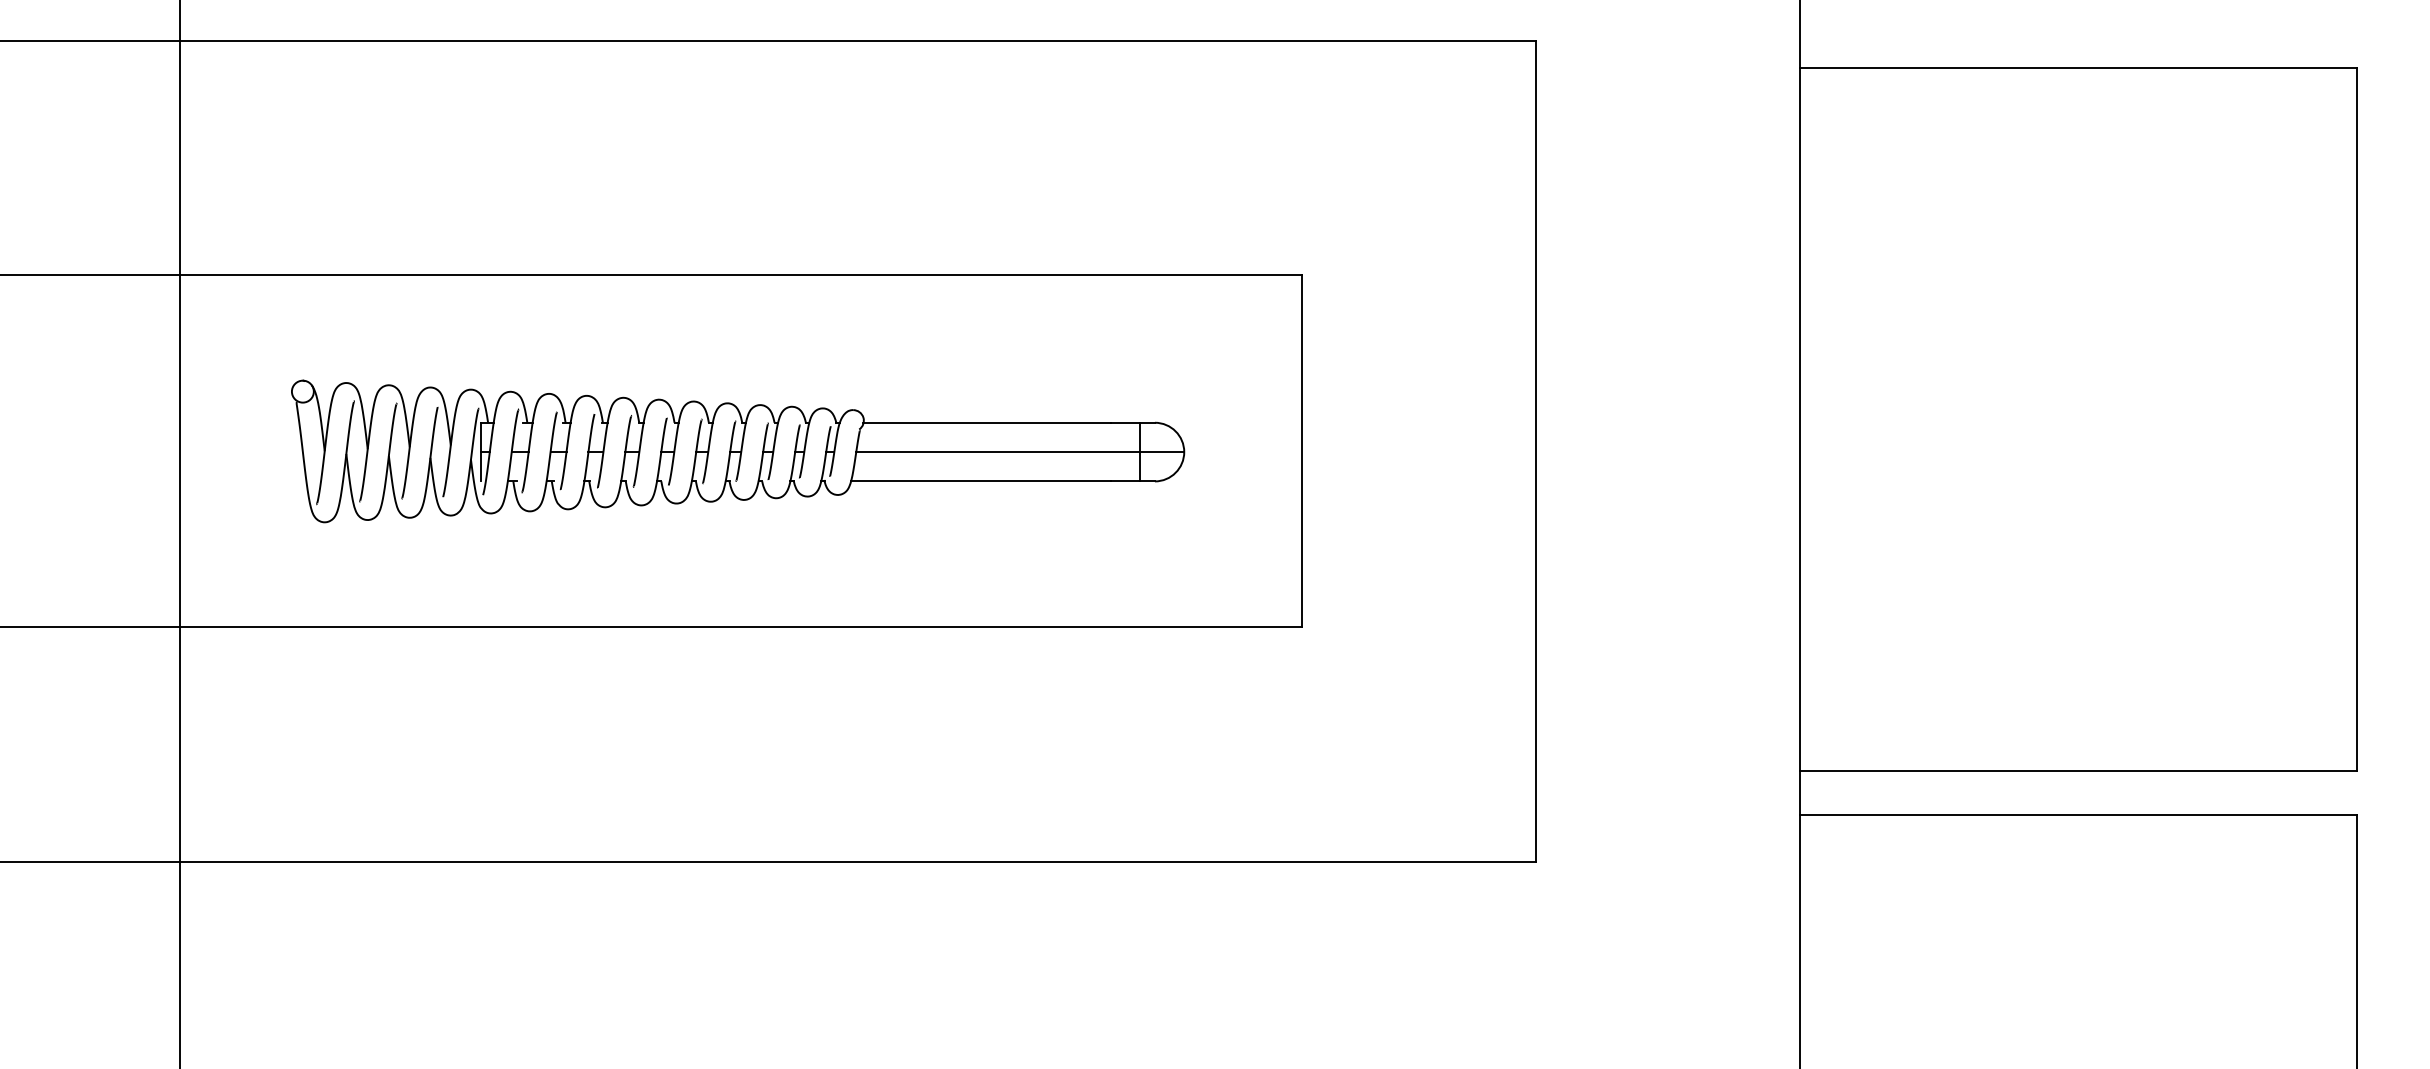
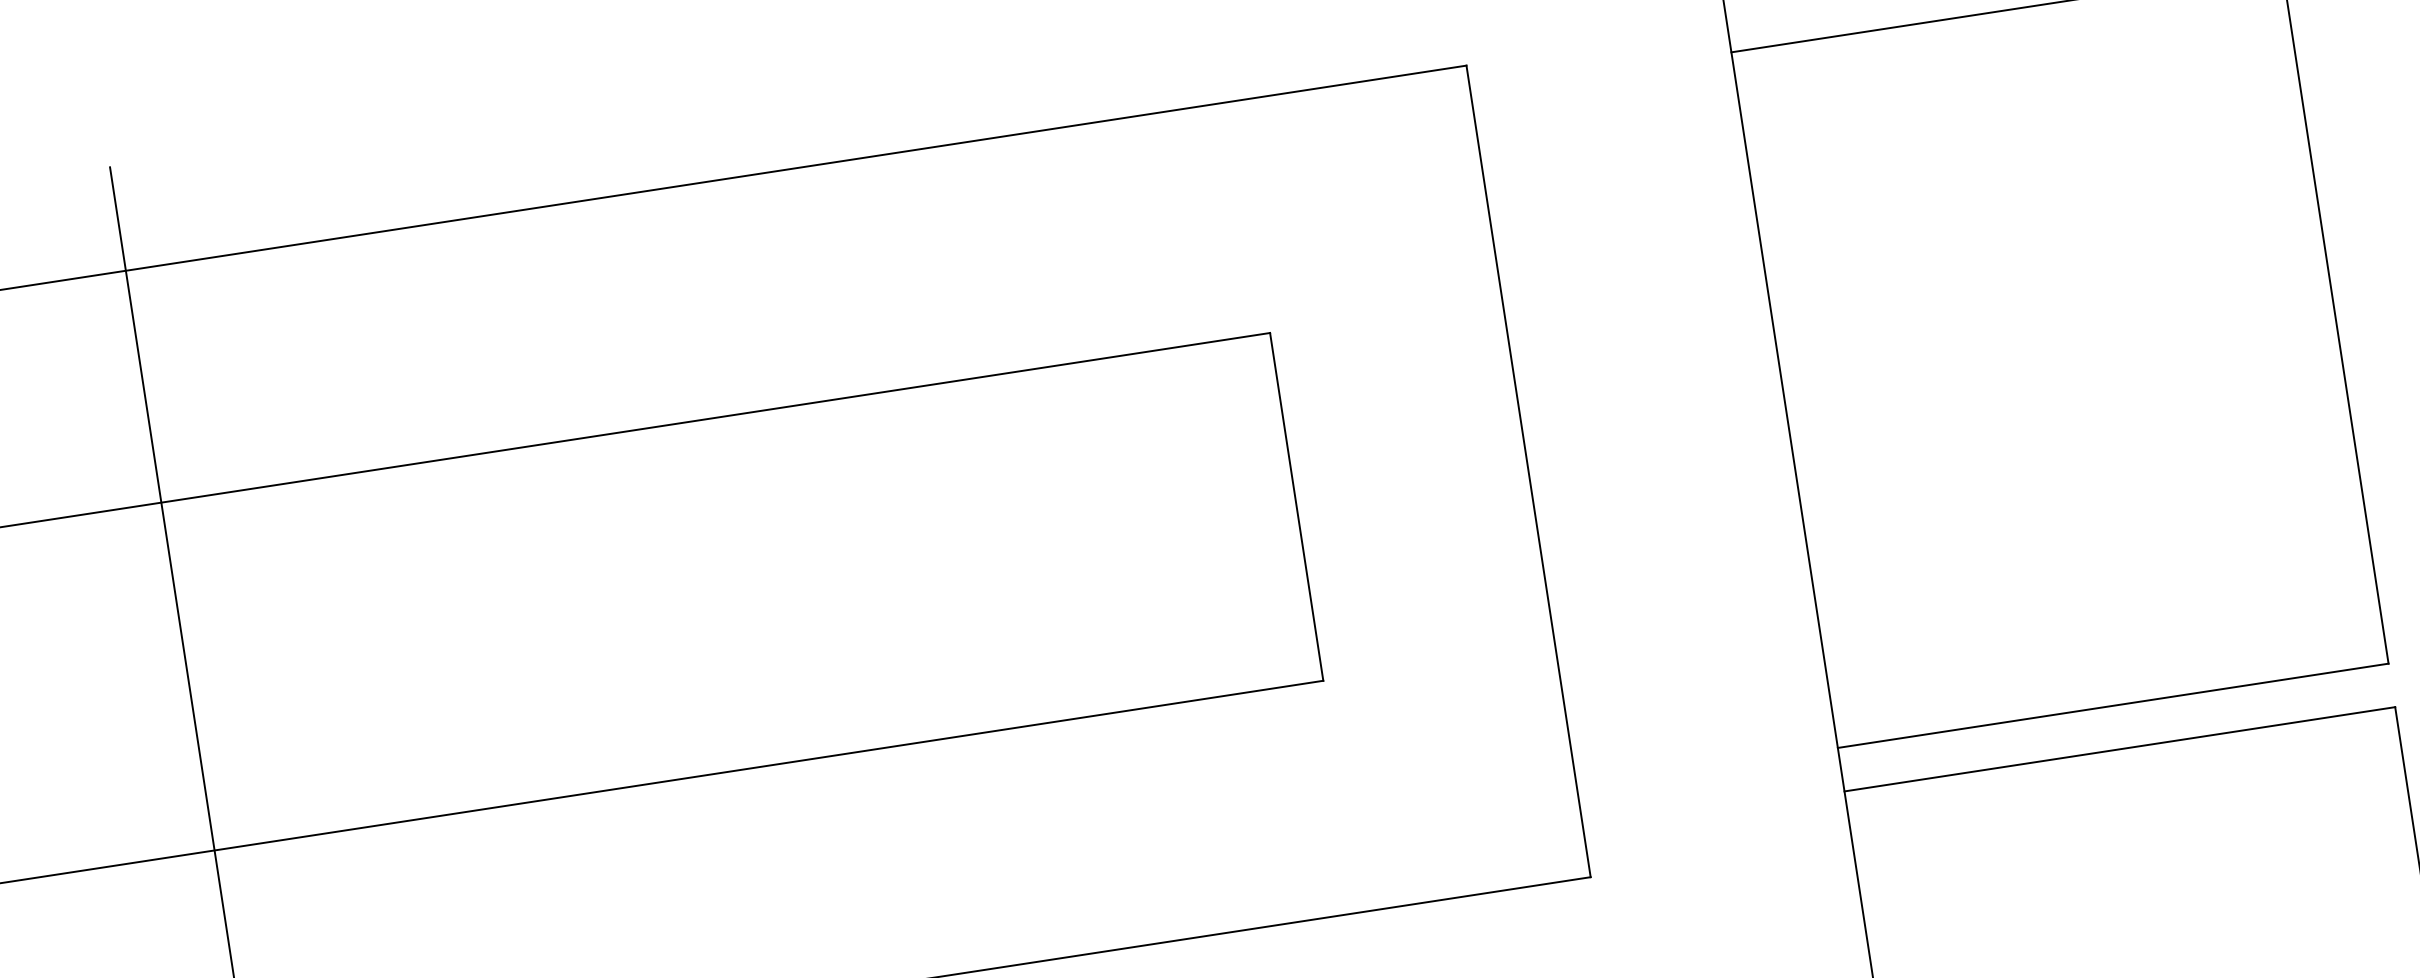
part: (738, 451) -> (740, 592), removed

